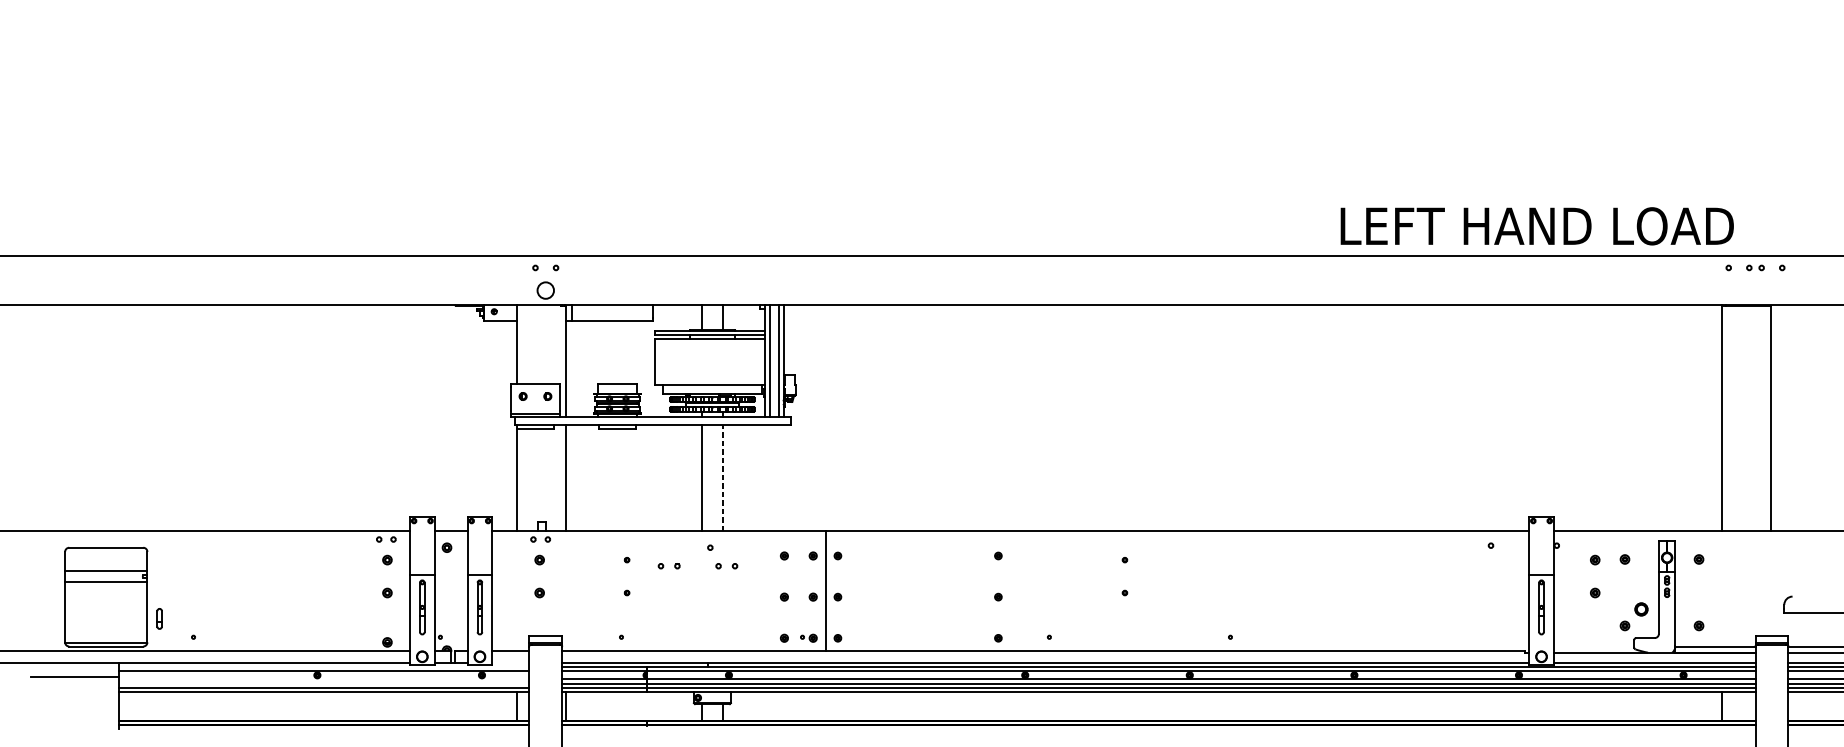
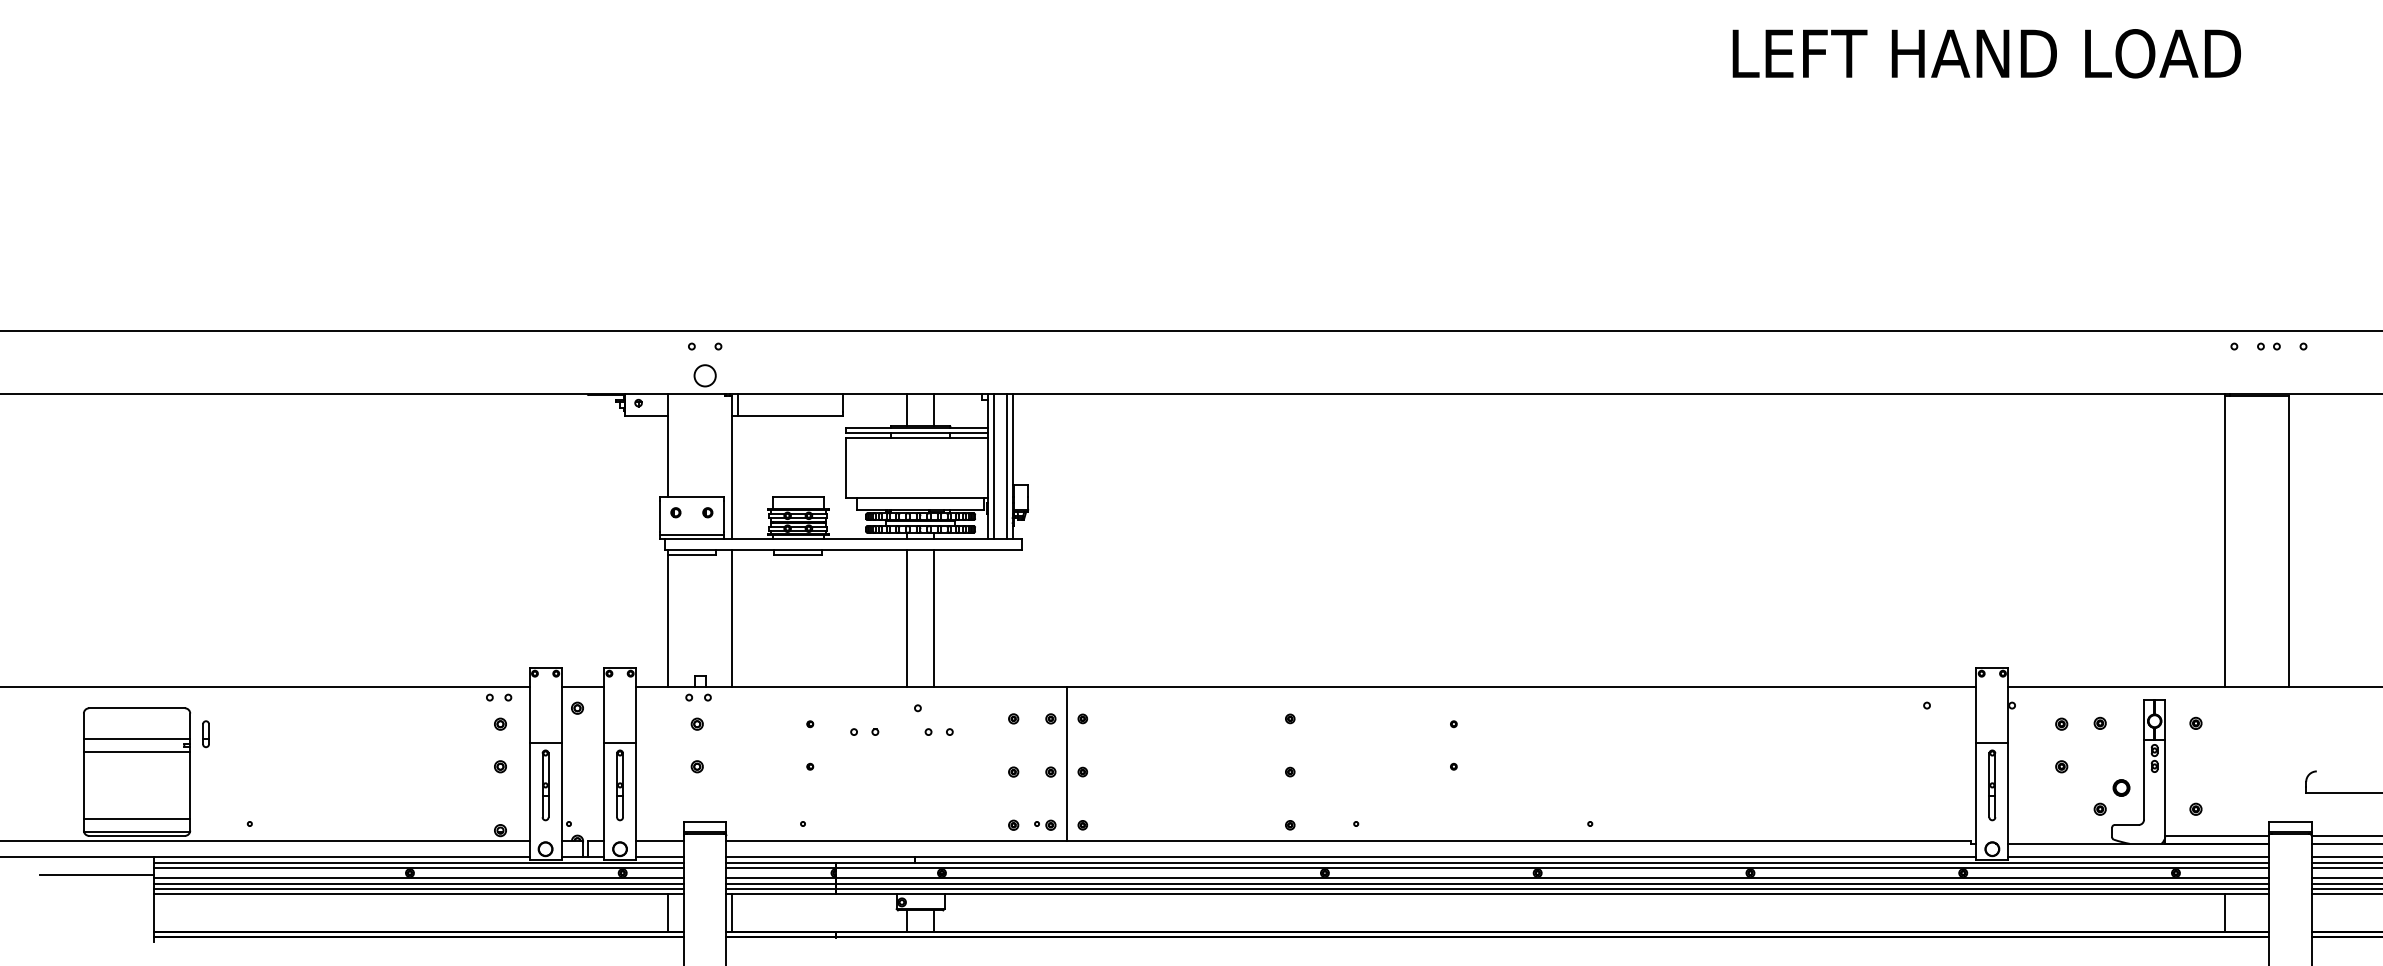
text: (1537, 226) -> (1986, 53), moved
line: (722, 478) -> (933, 618), dashed -> solid
part: (159, 619) -> (205, 734), moved
line: (105, 633) -> (136, 818), added
line: (510, 663) -> (659, 857), added
line: (324, 667) -> (418, 862), added
line: (324, 679) -> (418, 878), added
line: (324, 683) -> (418, 883), added

